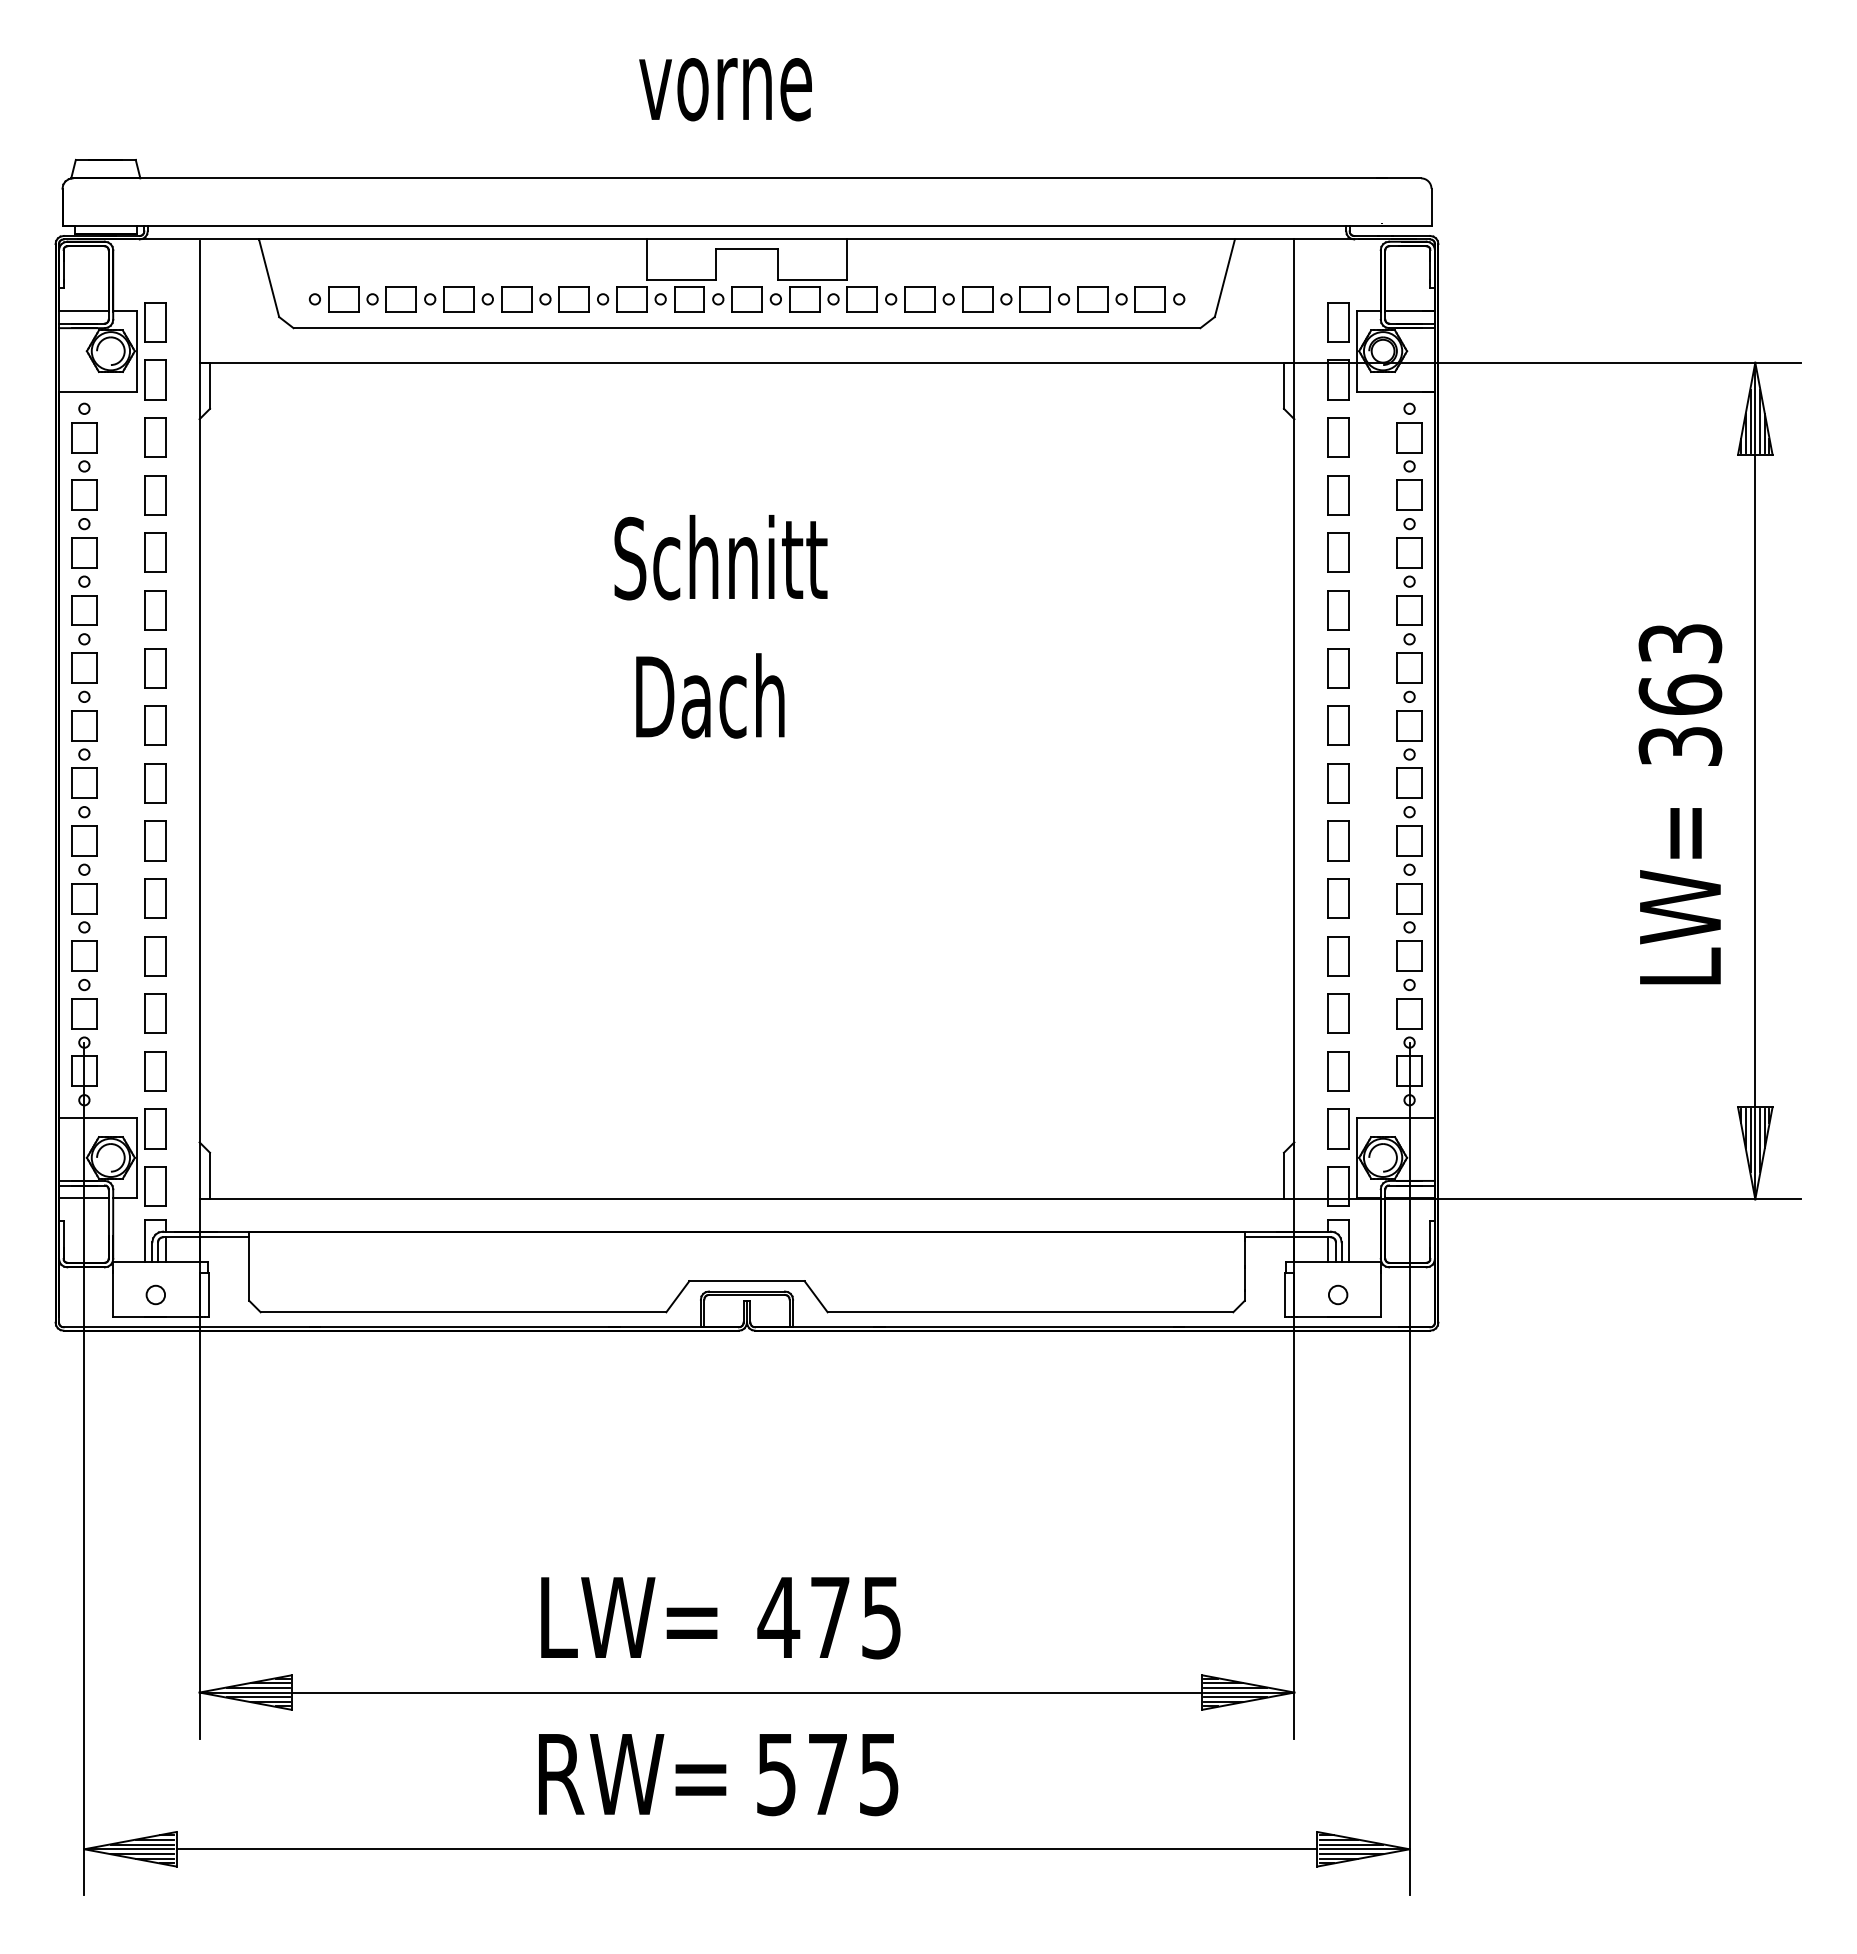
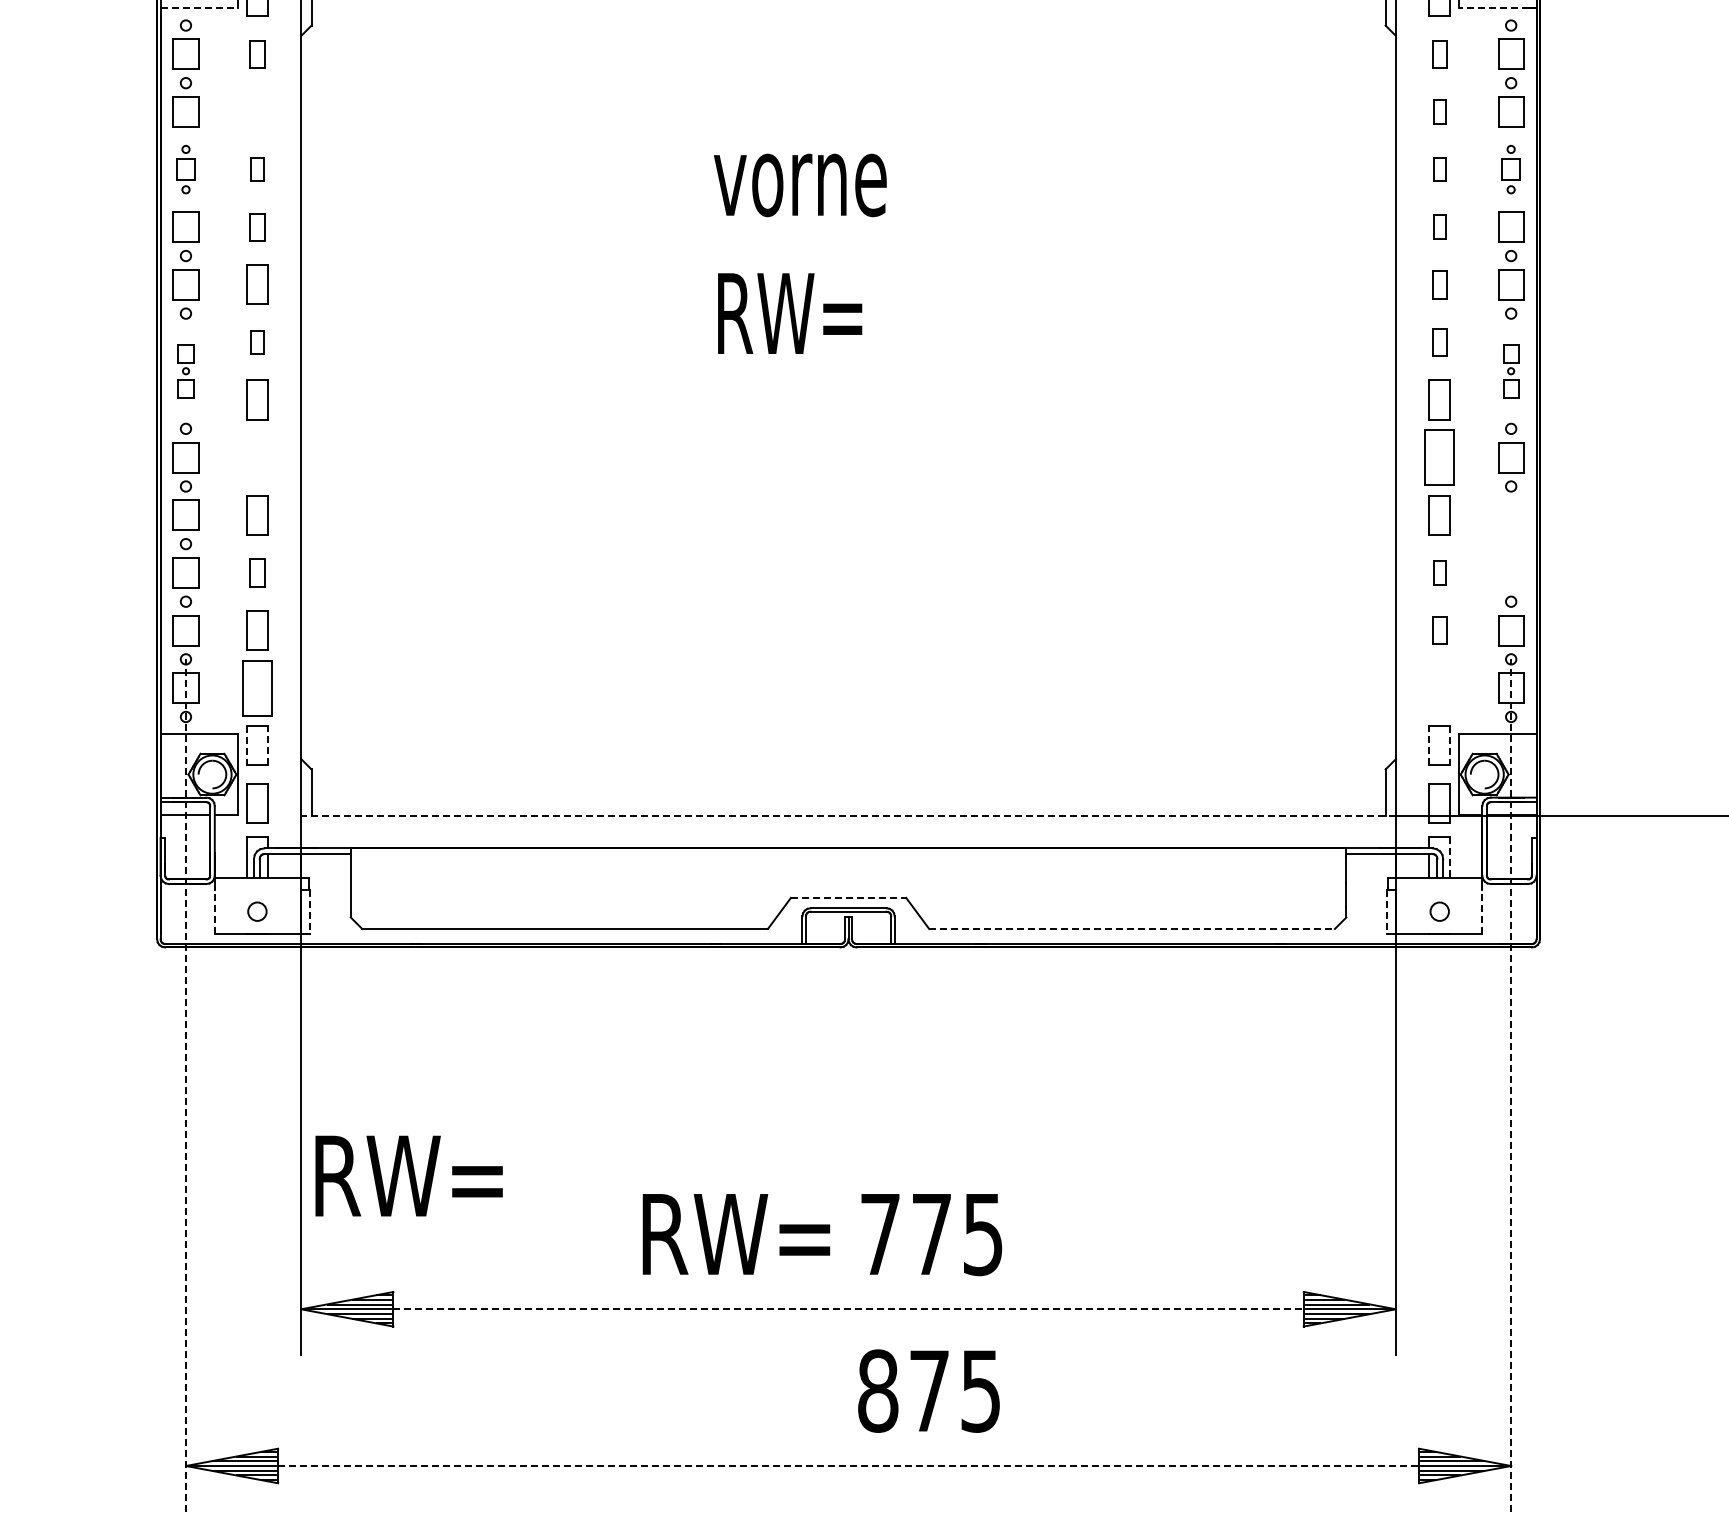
line: (97, 391) -> (199, 8), solid -> dashed
line: (1391, 391) -> (1493, 8), solid -> dashed
part: (155, 437) -> (257, 54), size x0.7
part: (1338, 437) -> (1440, 54), size x0.7
part: (155, 495) -> (257, 112), removed
part: (1338, 495) -> (1440, 112), size x0.6
part: (84, 552) -> (186, 169), size x0.7
part: (155, 552) -> (257, 169), size x0.6
part: (1338, 552) -> (1440, 169), size x0.6
part: (1409, 552) -> (1511, 169), size x0.7
text: (719, 557) -> (821, 174), Schnitt -> vorne
part: (155, 610) -> (257, 227), size x0.7
part: (1338, 610) -> (1440, 227), size x0.6
part: (1338, 668) -> (1440, 285), size x0.7
text: (700, 695) -> (802, 312), Dach -> RW=
part: (155, 725) -> (257, 342), size x0.6
part: (1338, 725) -> (1440, 342), size x0.7
part: (84, 754) -> (186, 371), size x0.6
part: (1409, 754) -> (1511, 371), size x0.6
part: (155, 840) -> (257, 457), removed
part: (1338, 840) -> (1440, 457), size x1.4
part: (1409, 927) -> (1511, 544), removed
part: (155, 956) -> (257, 573), size x0.7
part: (1338, 956) -> (1440, 573), size x0.6
part: (1338, 1013) -> (1440, 630), size x0.7
part: (155, 1071) -> (257, 688), size x1.4
part: (1338, 1071) -> (1440, 688), removed
line: (145, 1129) -> (247, 746), solid -> dashed
line: (166, 1129) -> (268, 746), solid -> dashed
line: (1327, 1129) -> (1429, 746), solid -> dashed
line: (1348, 1129) -> (1450, 746), solid -> dashed
line: (746, 1199) -> (848, 816), solid -> dashed
line: (1348, 1240) -> (1450, 857), solid -> dashed
line: (747, 1281) -> (849, 898), solid -> dashed
line: (113, 1295) -> (215, 912), solid -> dashed
line: (208, 1295) -> (310, 912), solid -> dashed
line: (1285, 1295) -> (1387, 912), solid -> dashed
line: (1380, 1295) -> (1482, 912), solid -> dashed
line: (1030, 1312) -> (1132, 929), solid -> dashed
line: (84, 1468) -> (186, 1085), solid -> dashed
line: (1409, 1468) -> (1511, 1085), solid -> dashed
text: (638, 1617) -> (740, 1234), LW= -> RW=
text: (778, 1617) -> (880, 1234), 475 -> 775
line: (747, 1692) -> (849, 1309), solid -> dashed
text: (632, 1774) -> (409, 1176), moved
text: (776, 1774) -> (878, 1391), 575 -> 875
line: (747, 1849) -> (849, 1466), solid -> dashed

